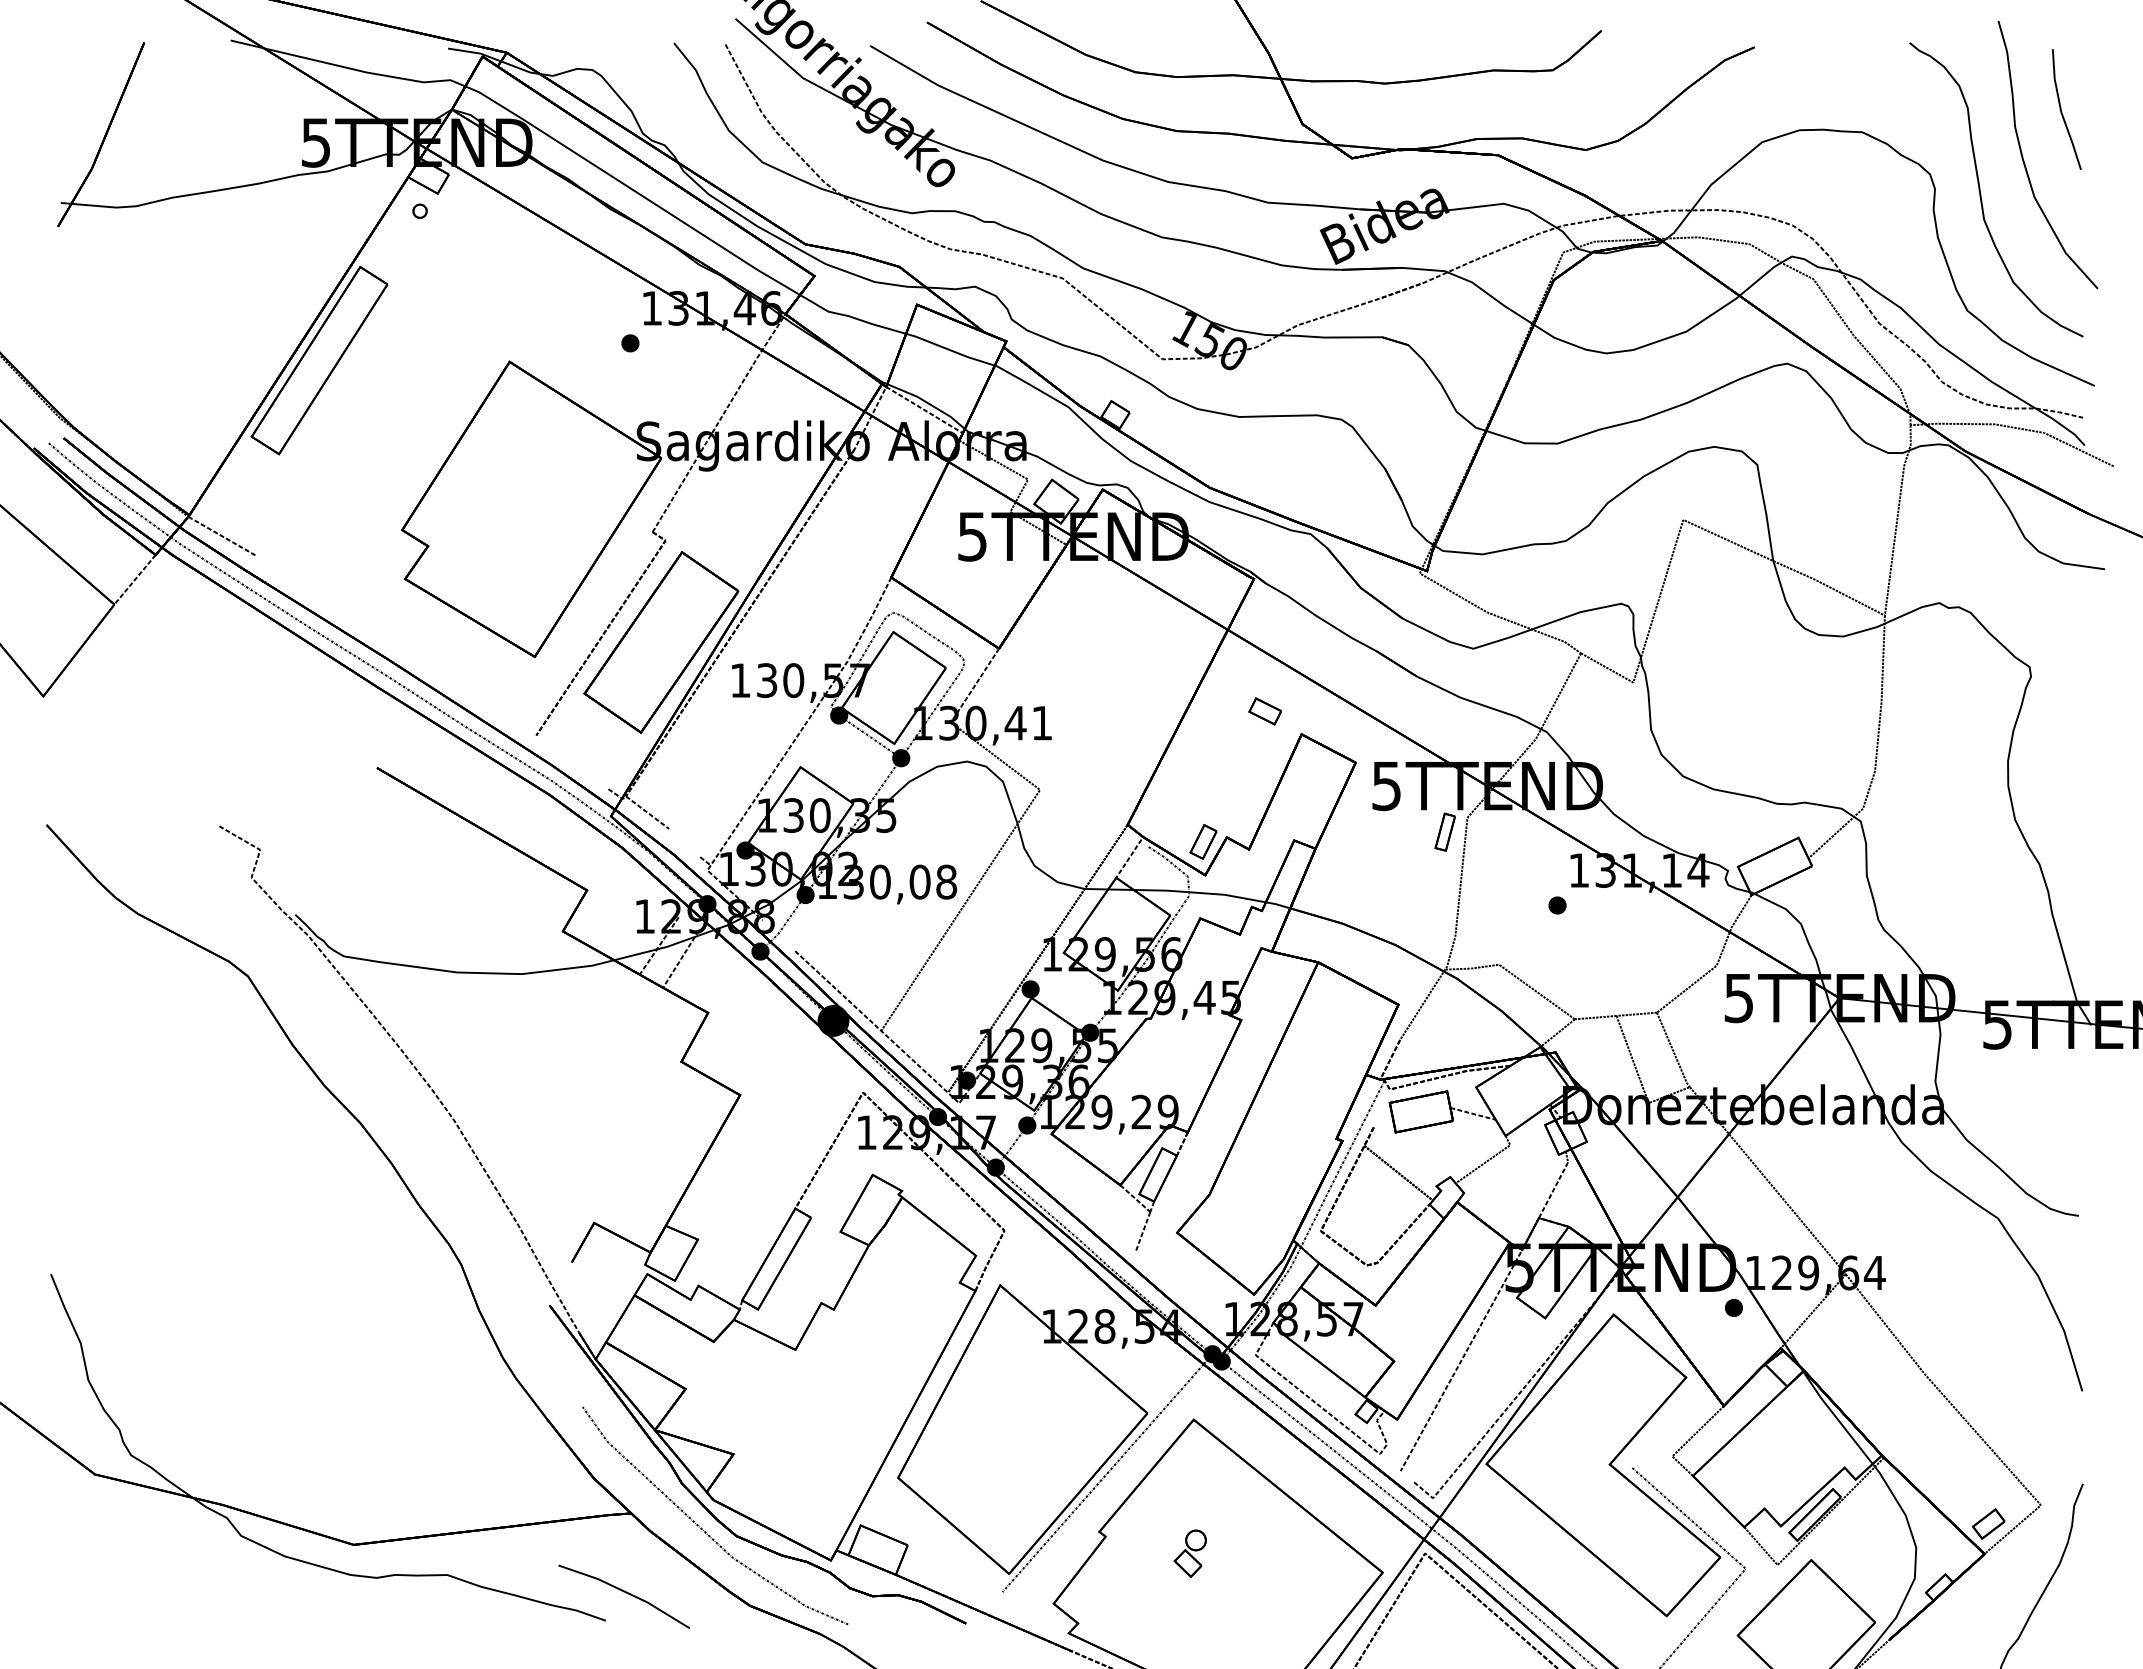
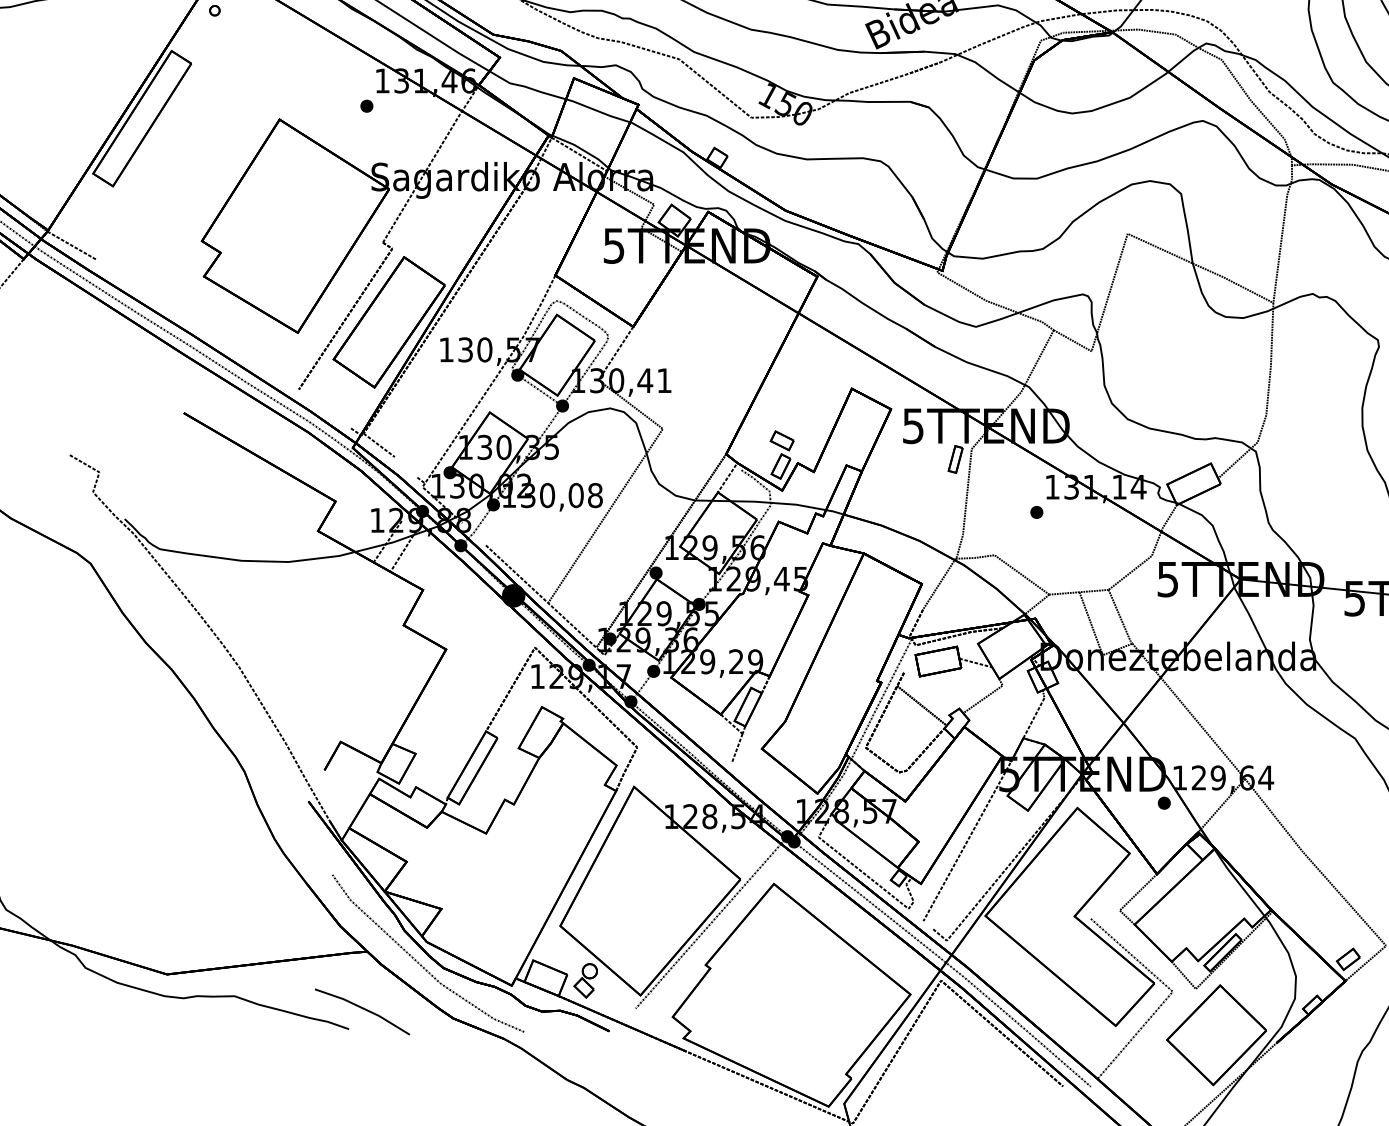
part: (1264, 711) -> (781, 440), moved
part: (1189, 1553) -> (585, 980), moved

